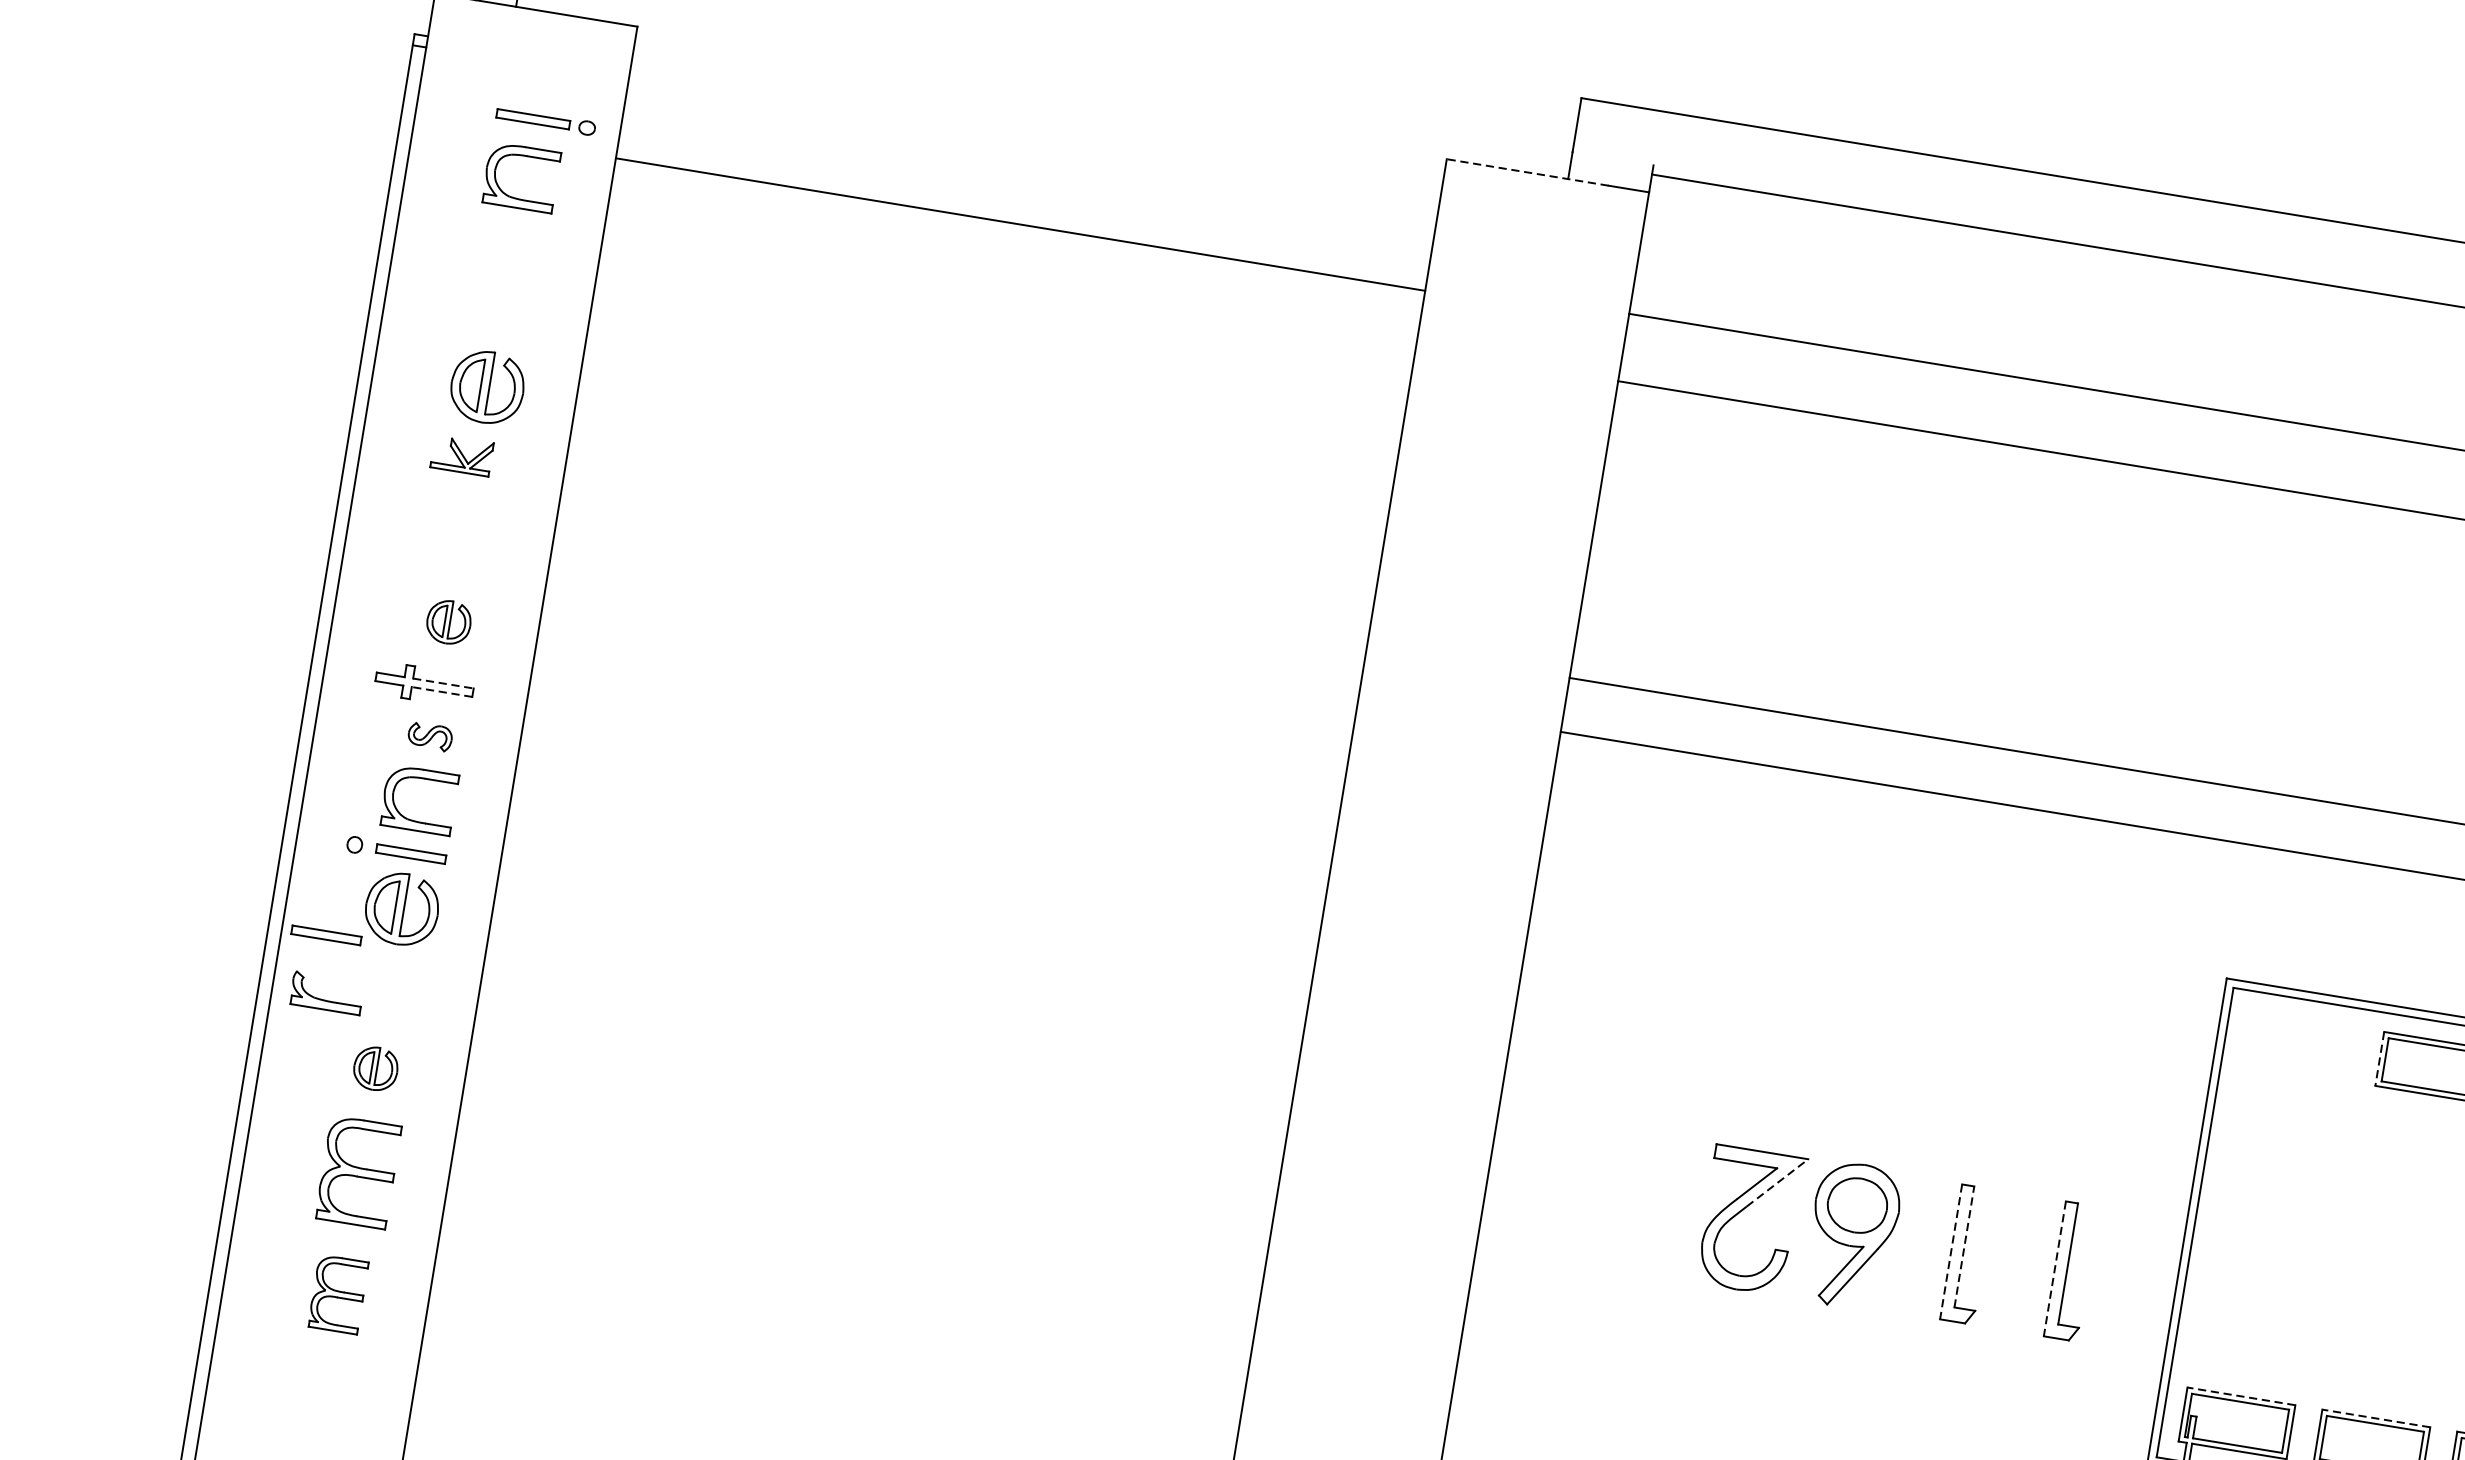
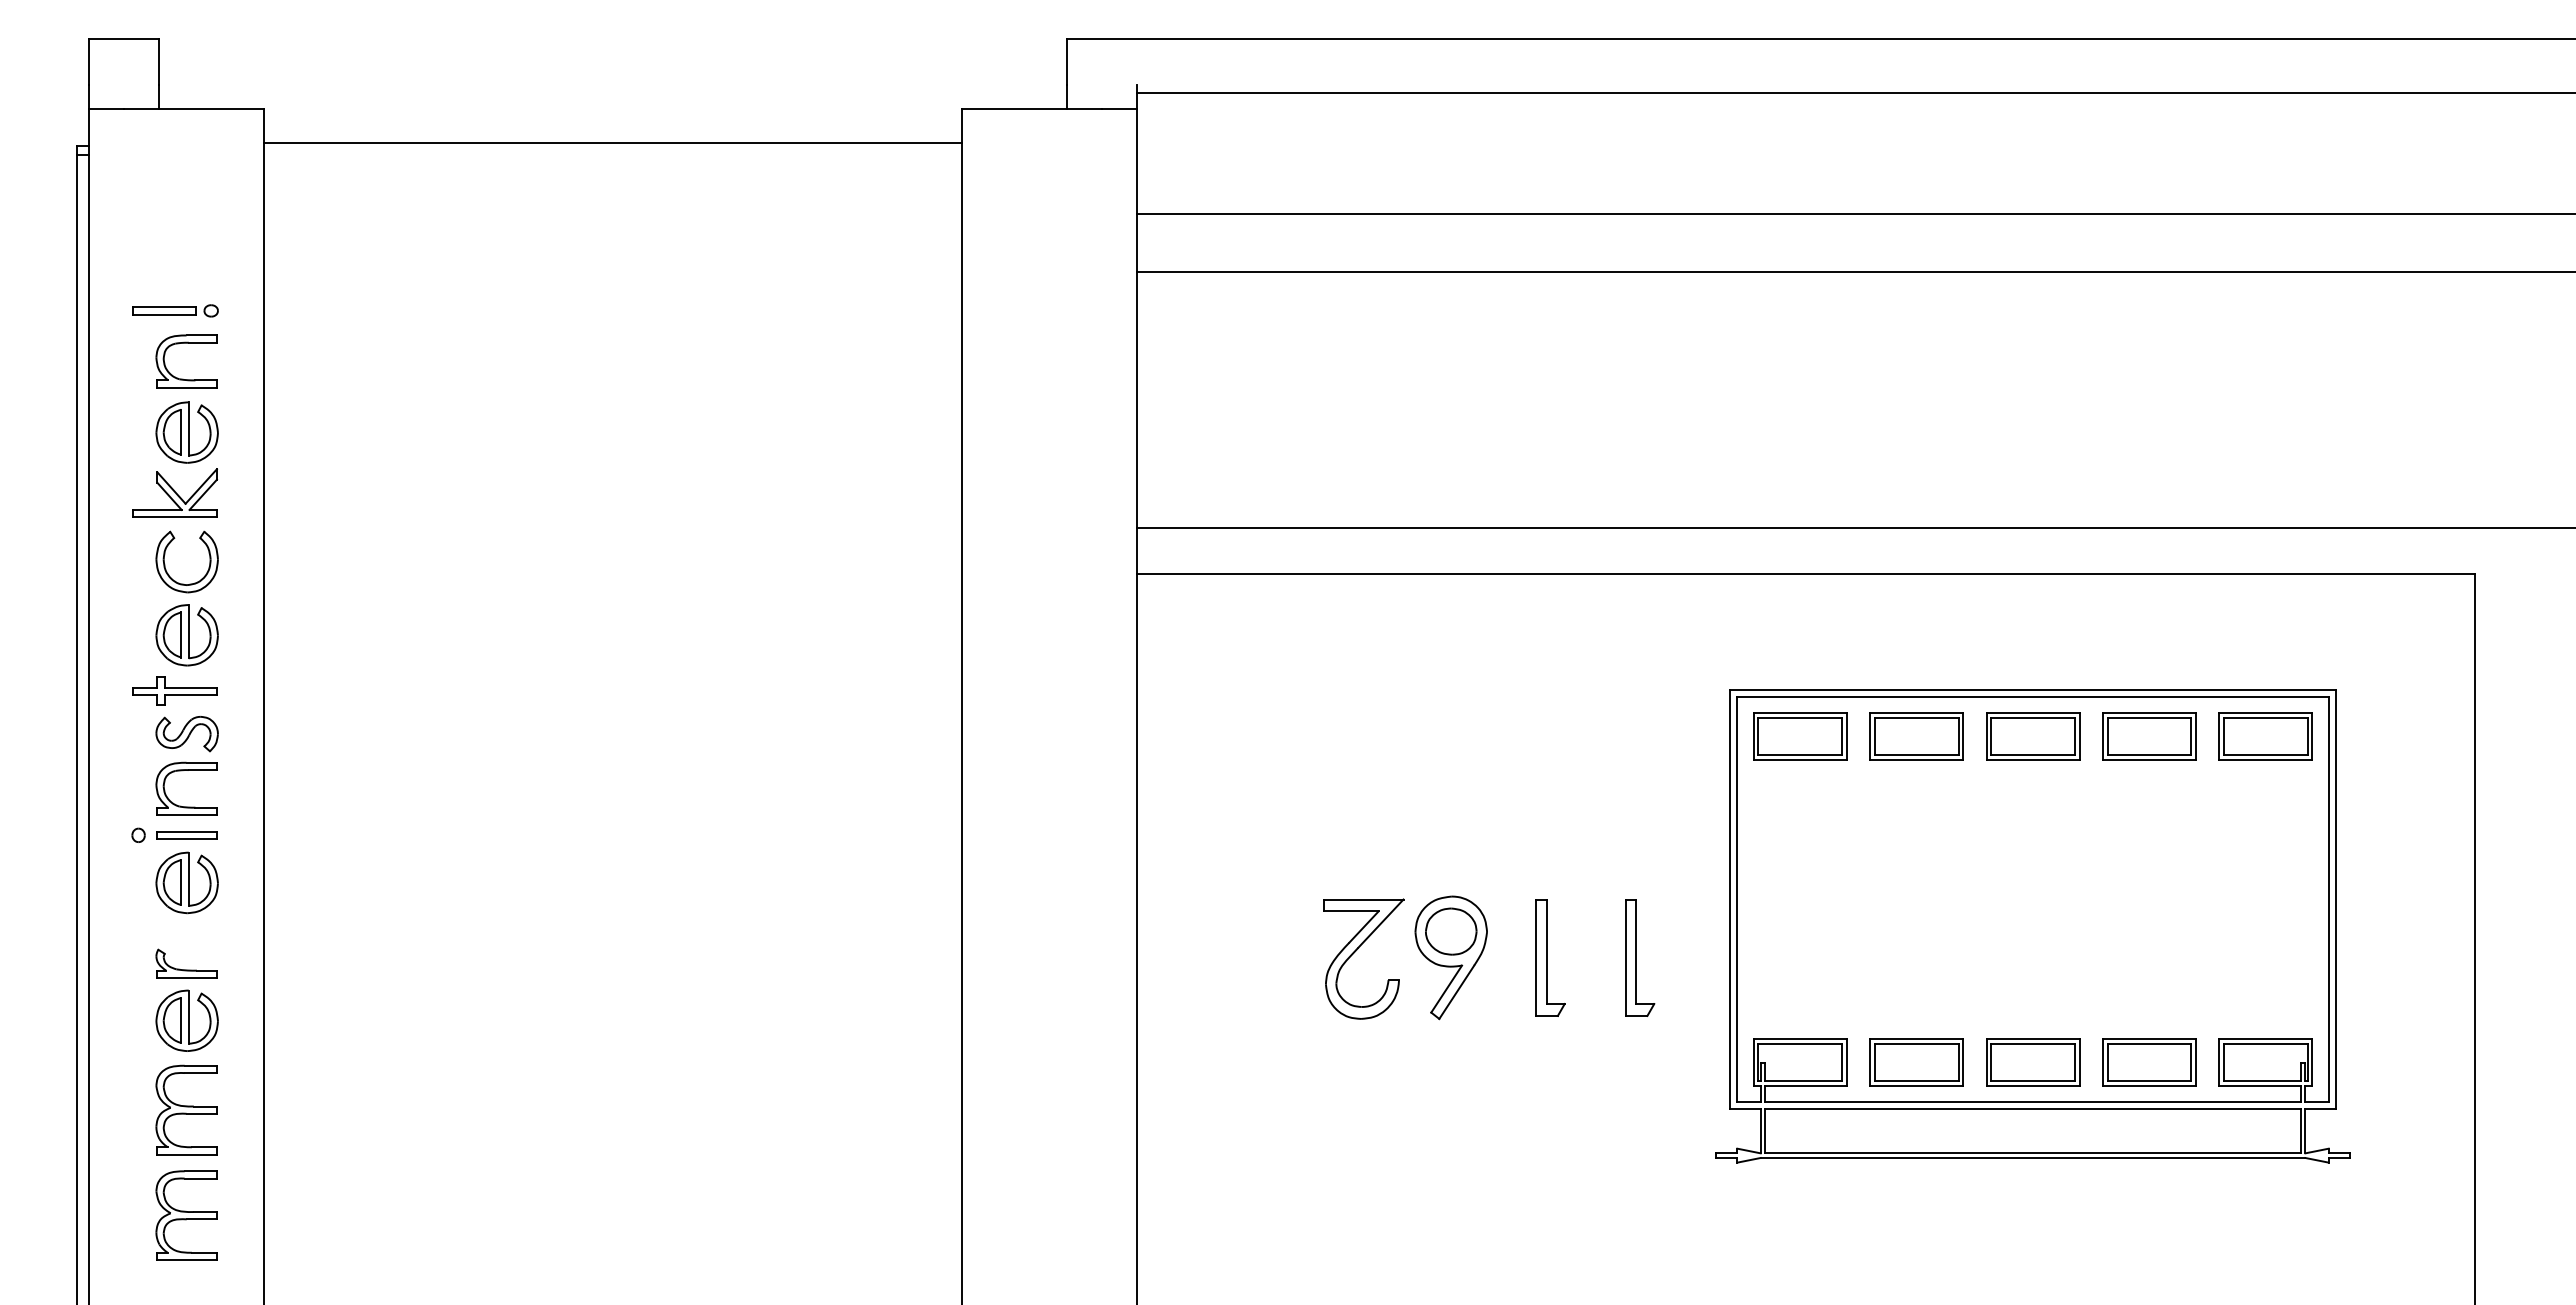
part: (545, 120) -> (175, 310), moved
line: (1527, 172) -> (1031, 108), dashed -> solid
part: (514, 196) -> (183, 378), moved
line: (1020, 224) -> (612, 143), moved
part: (461, 454) -> (174, 492), size x1.67
part: (437, 536) -> (165, 564), added
part: (448, 622) -> (186, 635), size x1.67
line: (444, 683) -> (191, 687), dashed -> solid
line: (441, 691) -> (190, 694), dashed -> solid
part: (429, 737) -> (186, 734), size x1.67
part: (325, 935) -> (126, 915), removed
part: (326, 992) -> (186, 963), moved
part: (2299, 1045) -> (1800, 736), added
line: (2380, 1060) -> (1870, 737), dashed -> solid
part: (375, 1068) -> (186, 1020), size x1.67
line: (1778, 1182) -> (1381, 923), dashed -> solid
line: (1964, 1246) -> (1546, 951), dashed -> solid
line: (1951, 1252) -> (1536, 958), dashed -> solid
line: (2054, 1269) -> (1625, 958), dashed -> solid
part: (338, 1294) -> (186, 1215), size x1.43
line: (2241, 1396) -> (1800, 1039), dashed -> solid
line: (2376, 1418) -> (1916, 1039), dashed -> solid

